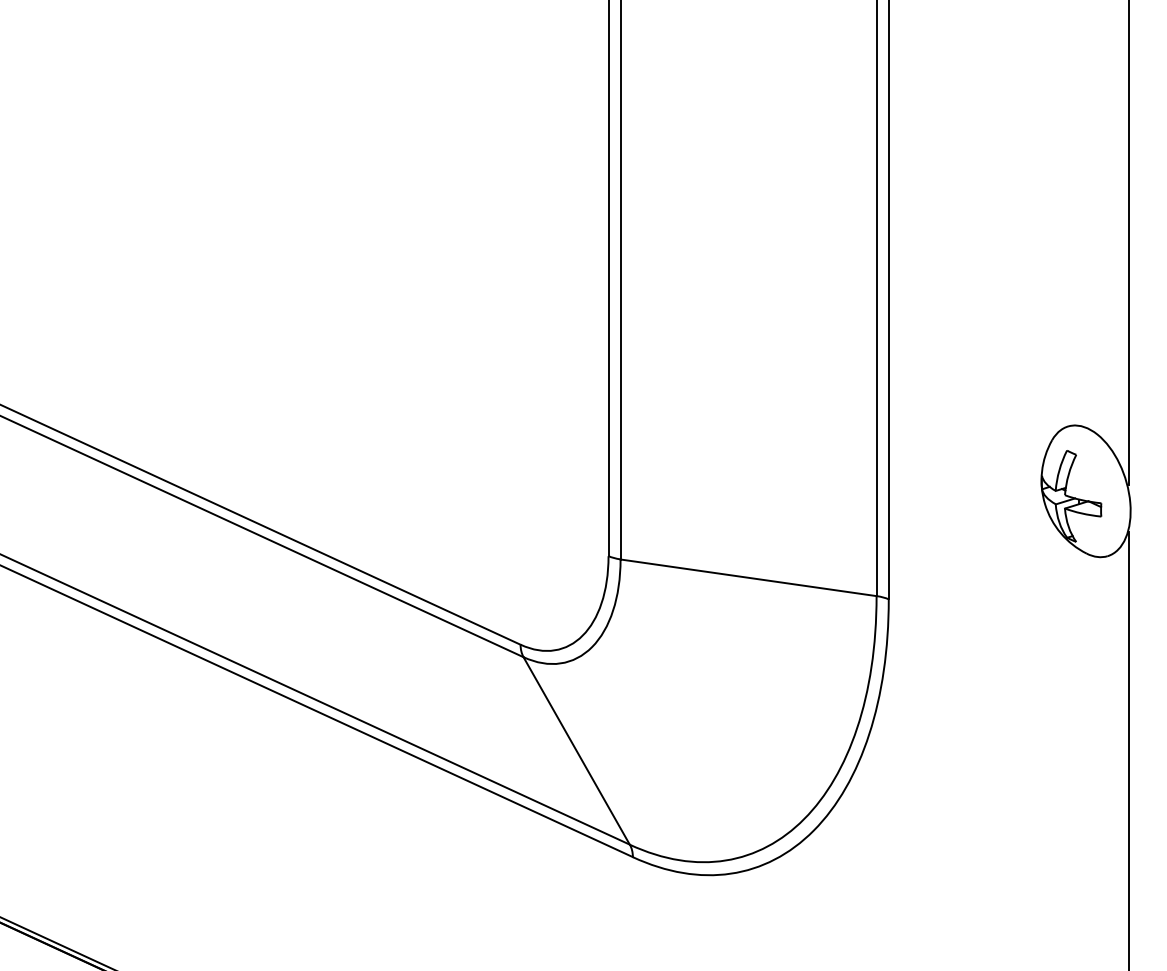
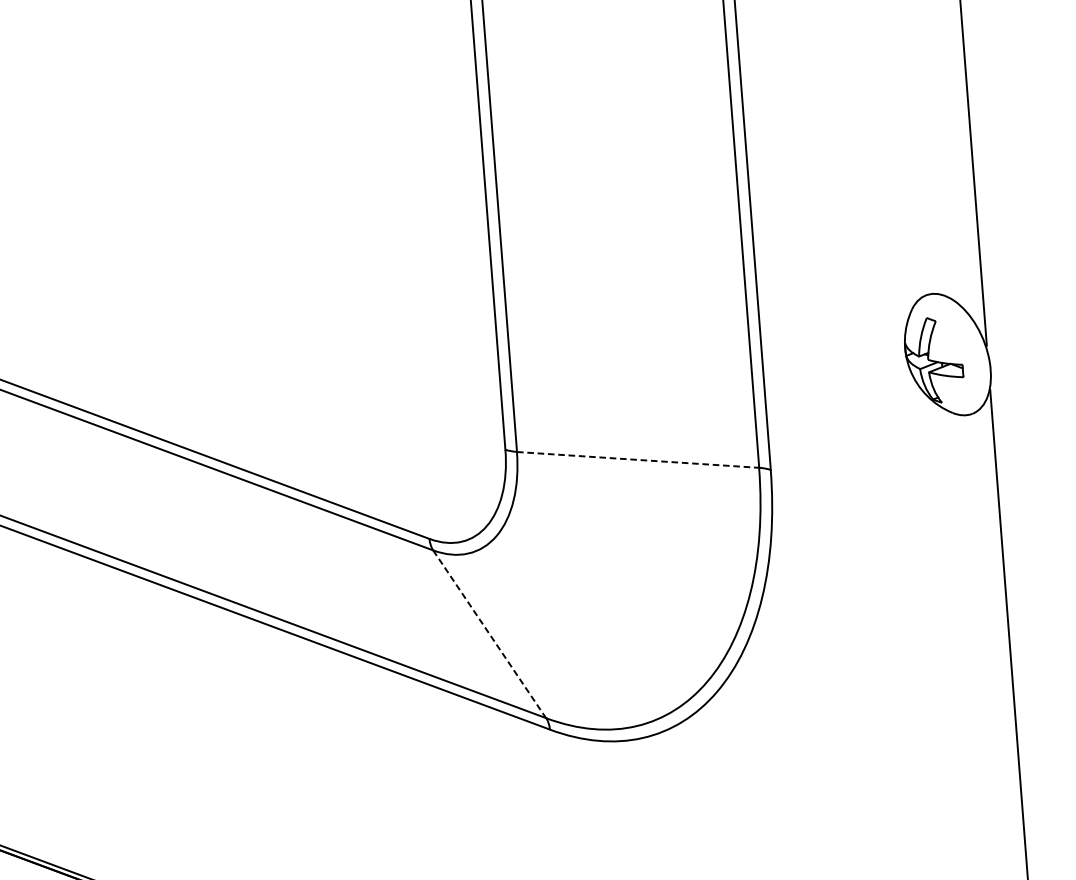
line: (749, 577) -> (638, 459), solid -> dashed
line: (576, 750) -> (489, 633), solid -> dashed

